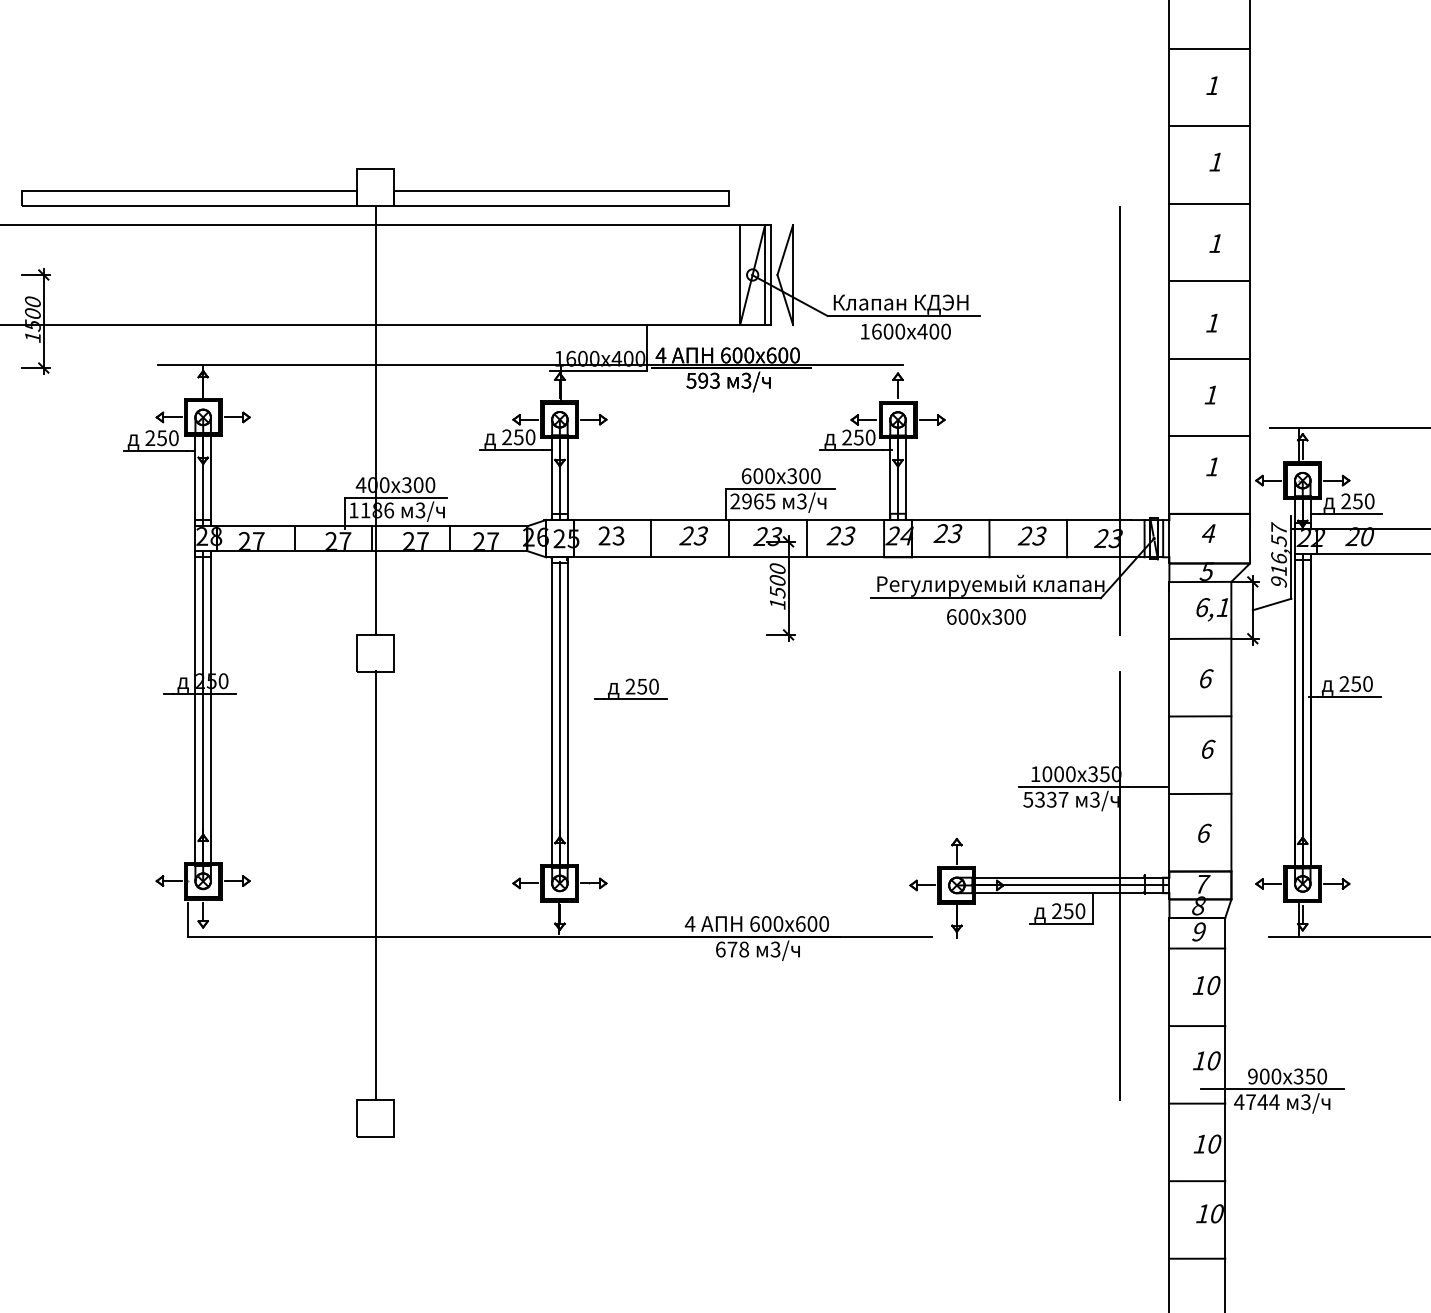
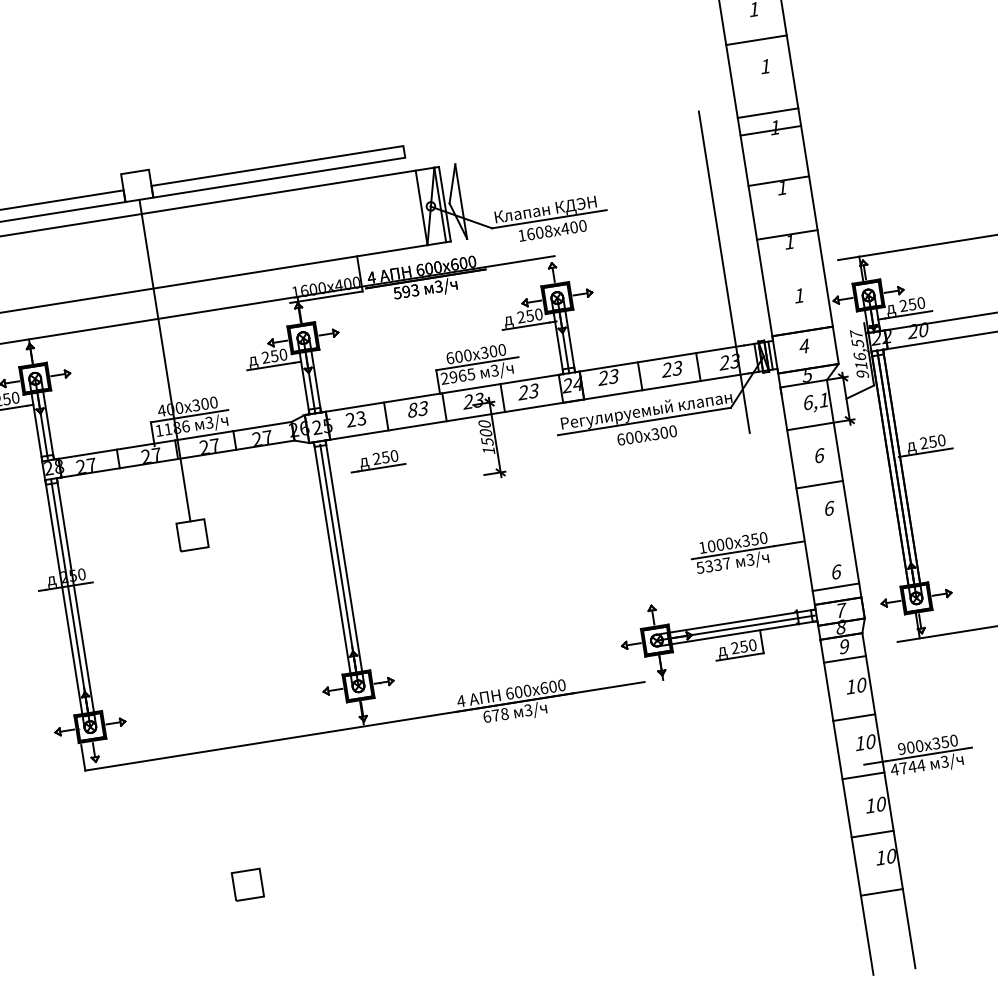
line: (1209, 203) -> (770, 130), moved
line: (1209, 281) -> (767, 113), moved
text: (900, 331) -> (548, 231), 1600 -> 1608
line: (1209, 358) -> (778, 181), moved
line: (1209, 436) -> (787, 235), moved
text: (686, 535) -> (412, 409), 23 -> 83
part: (630, 688) -> (377, 460), moved
line: (1200, 793) -> (835, 586), moved
line: (375, 885) -> (220, 709), removed
line: (1120, 885) -> (779, 621), removed

